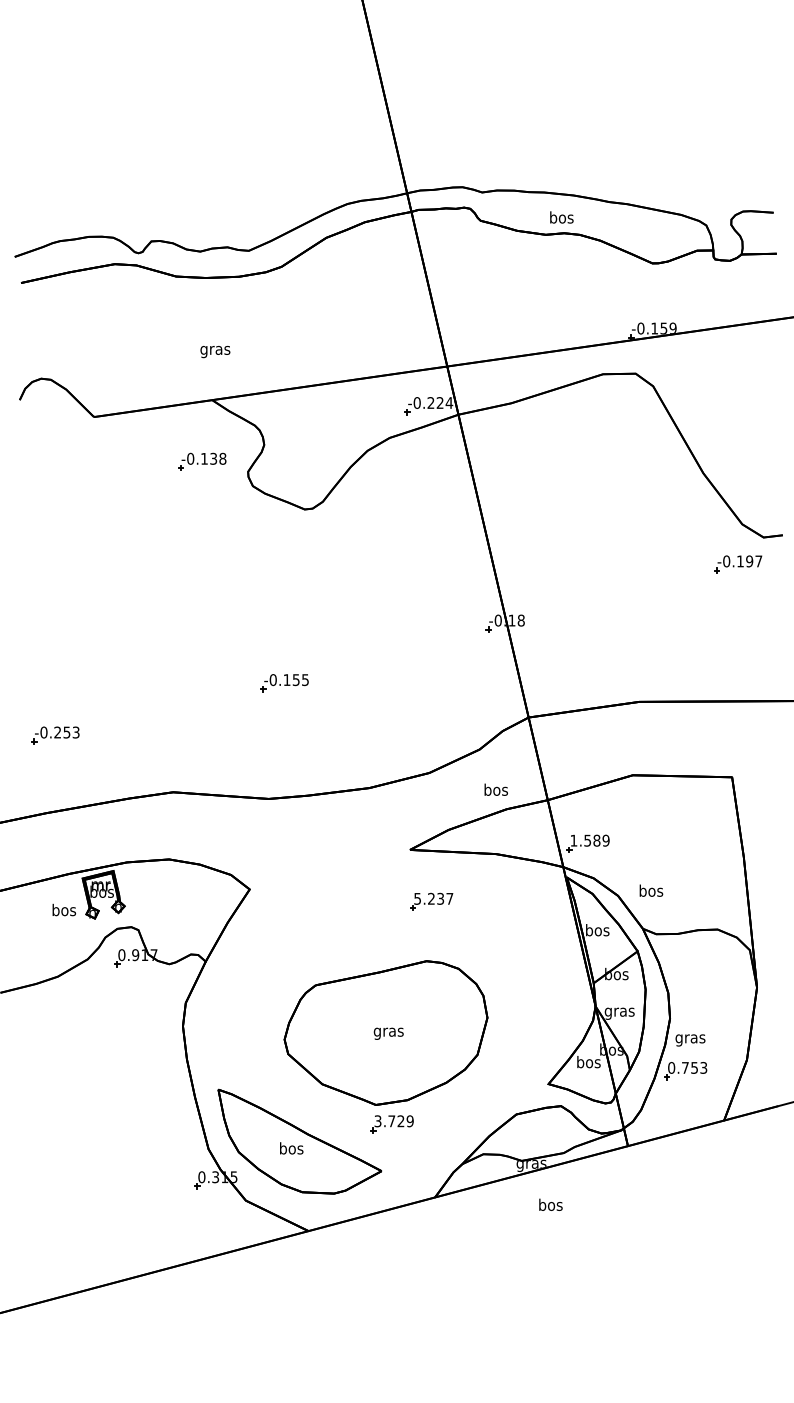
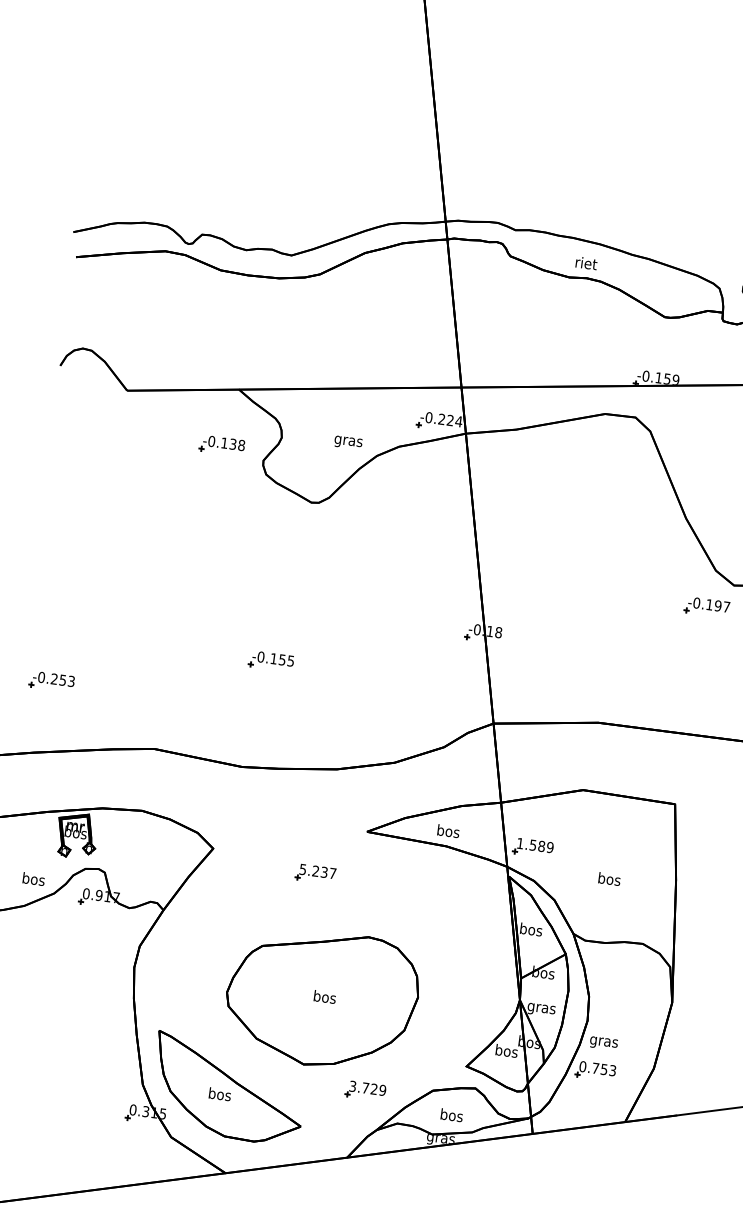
text: (561, 217) -> (586, 263), bos -> riet
text: (215, 352) -> (348, 443), moved
text: (495, 789) -> (447, 830), moved
text: (651, 890) -> (609, 878), moved
part: (431, 901) -> (315, 873), moved
text: (64, 909) -> (34, 878), moved
text: (388, 1031) -> (324, 997), gras -> bos
part: (391, 1124) -> (364, 1091), moved
text: (550, 1204) -> (451, 1114), moved

